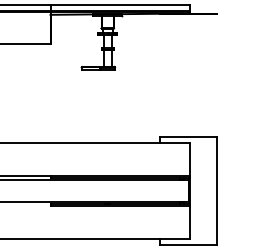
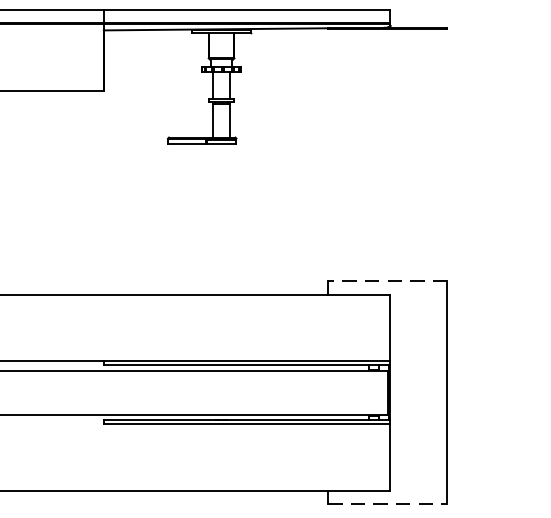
line: (188, 136) -> (387, 280), solid -> dashed
line: (188, 245) -> (387, 504), solid -> dashed

